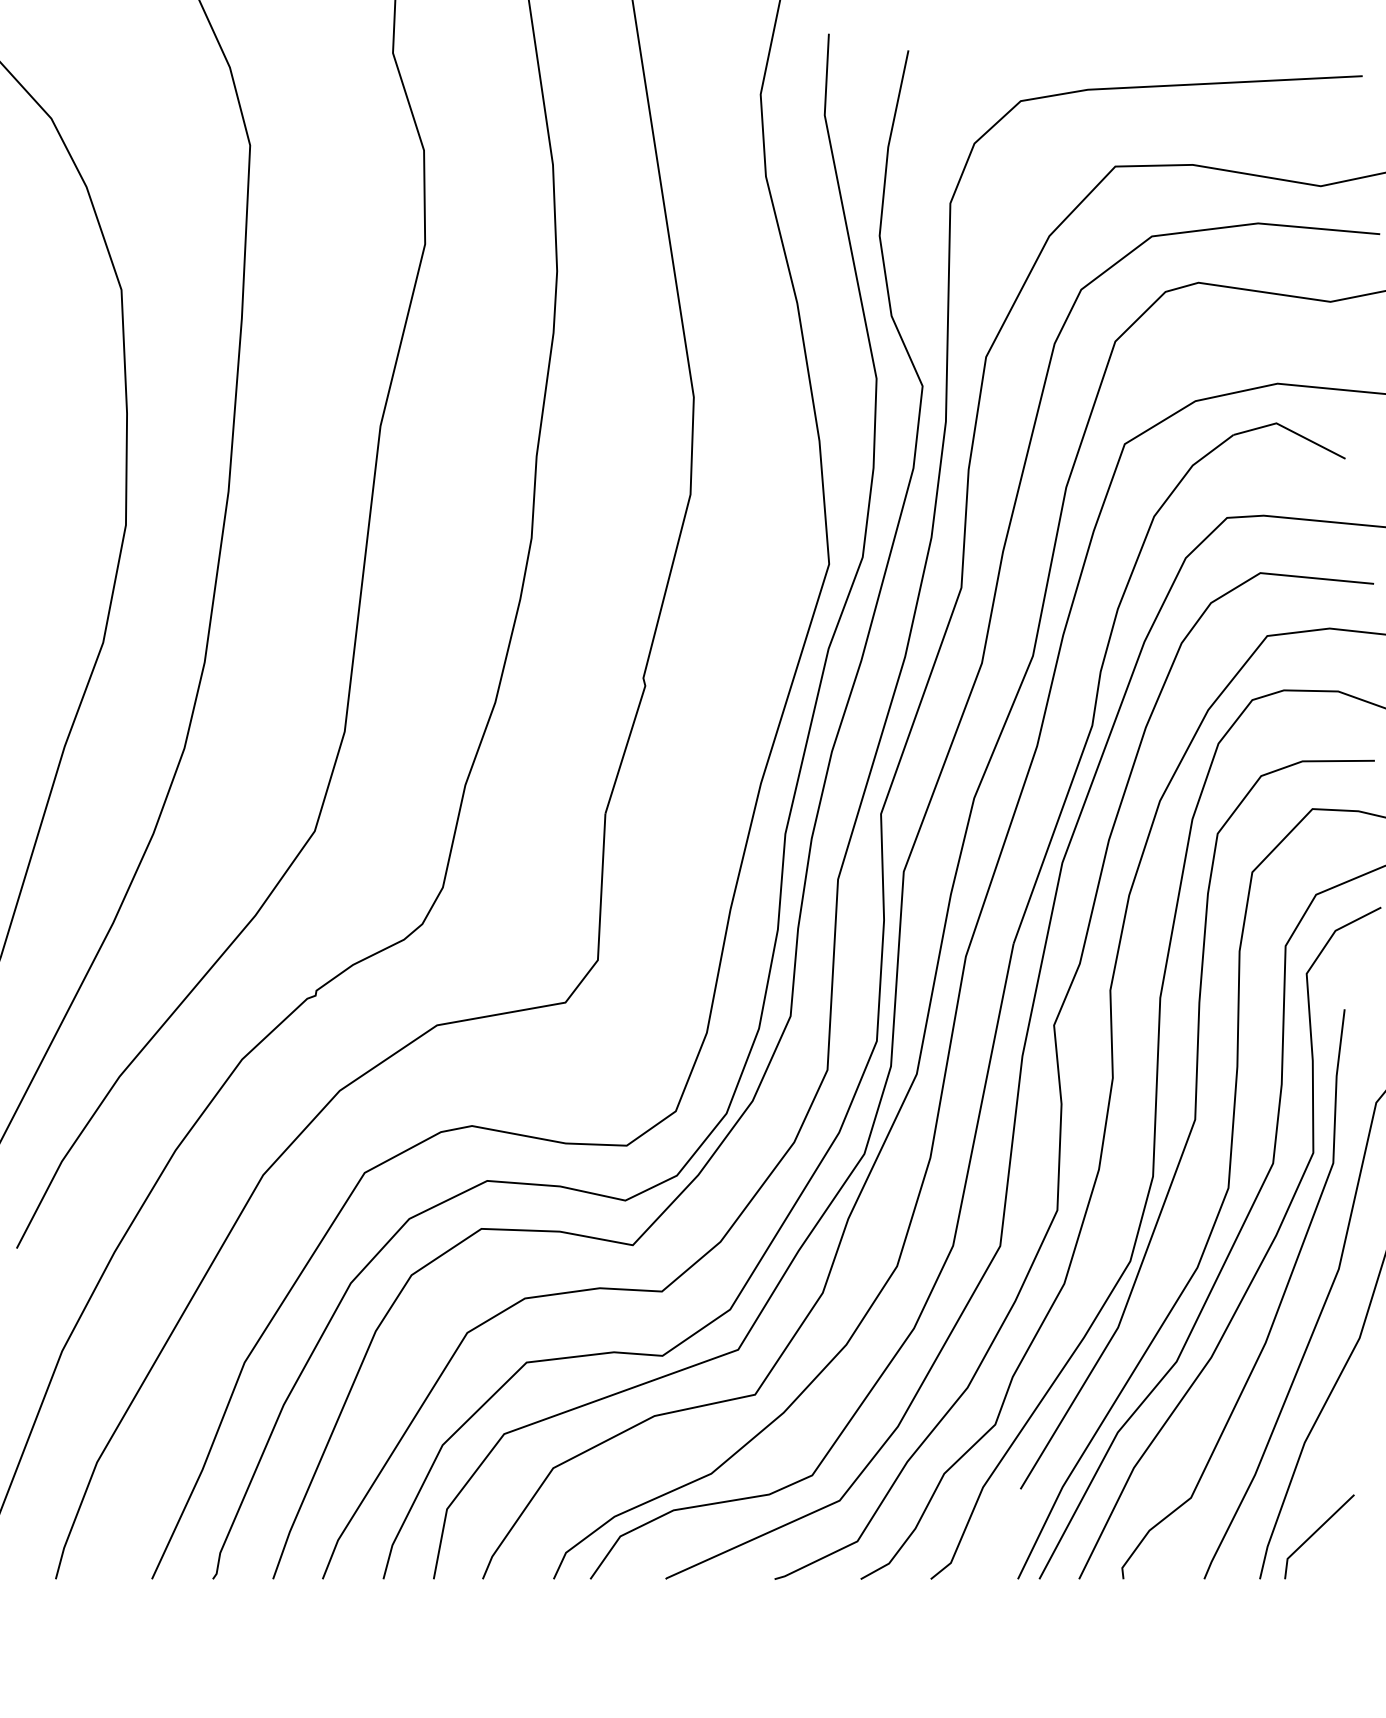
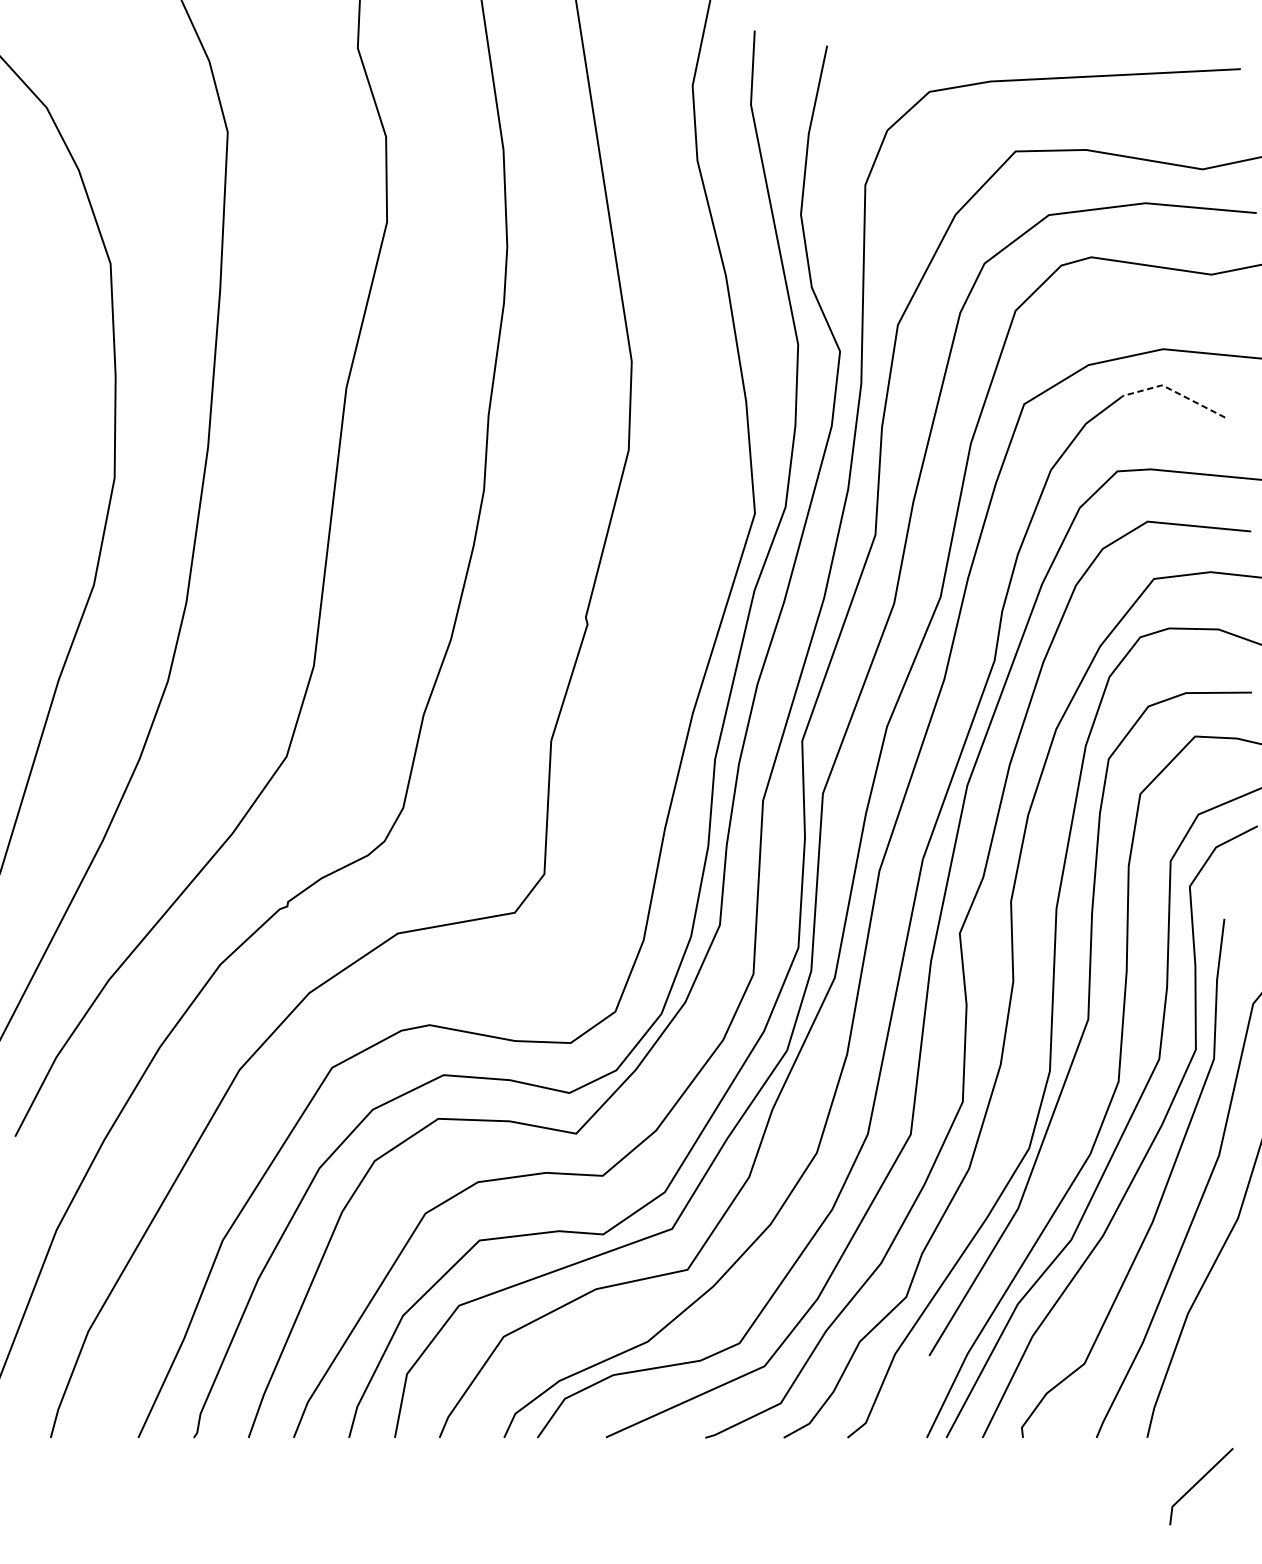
line: (1290, 430) -> (1175, 391), solid -> dashed
line: (1316, 1532) -> (1198, 1482), moved

